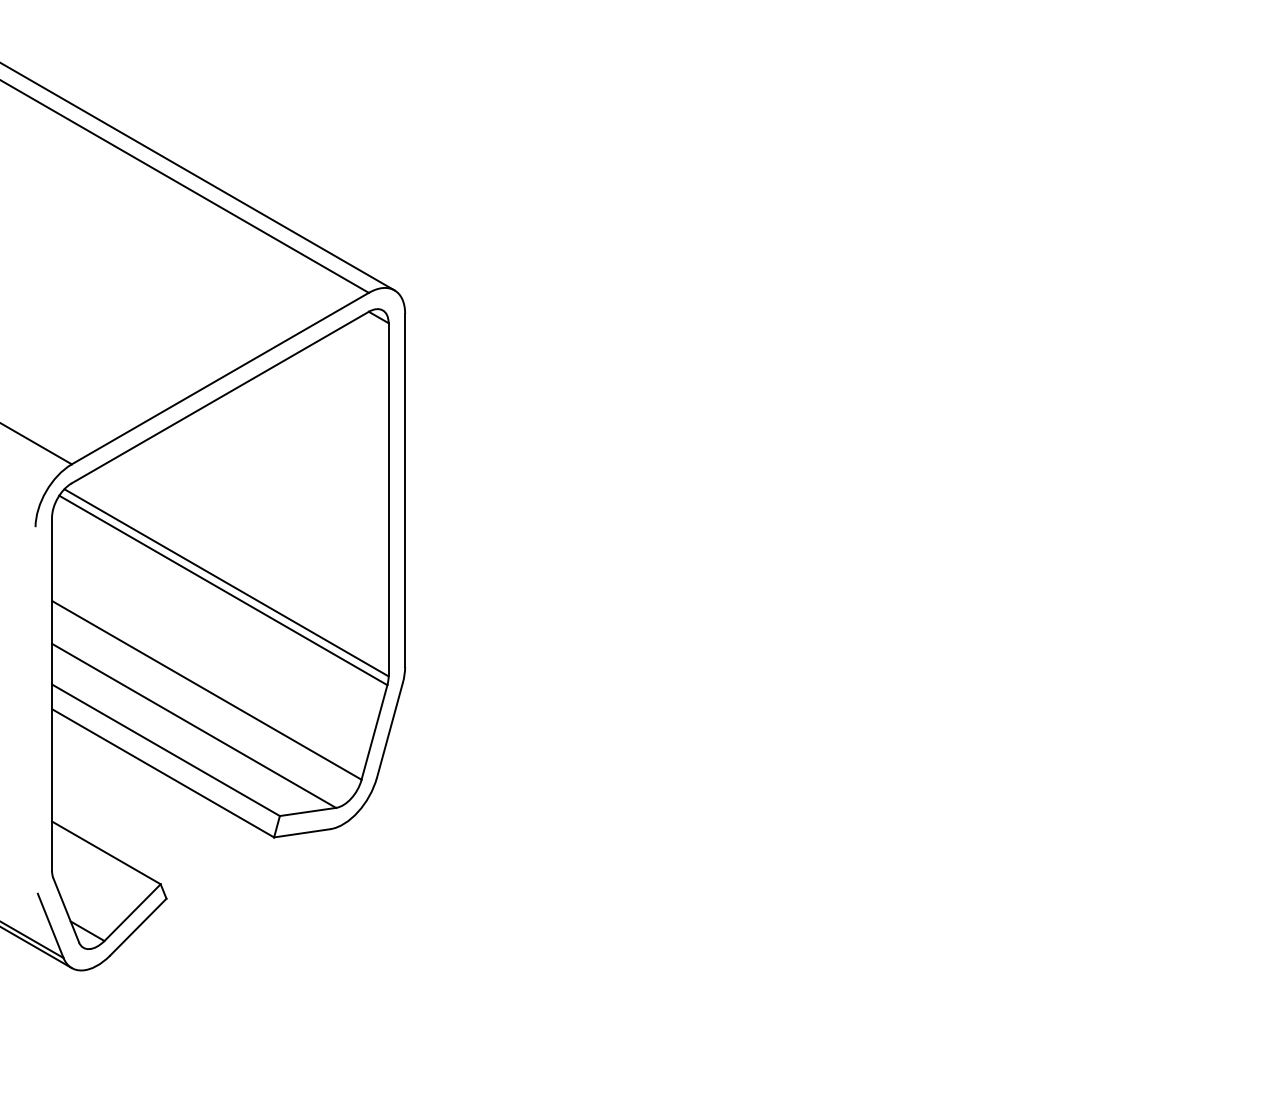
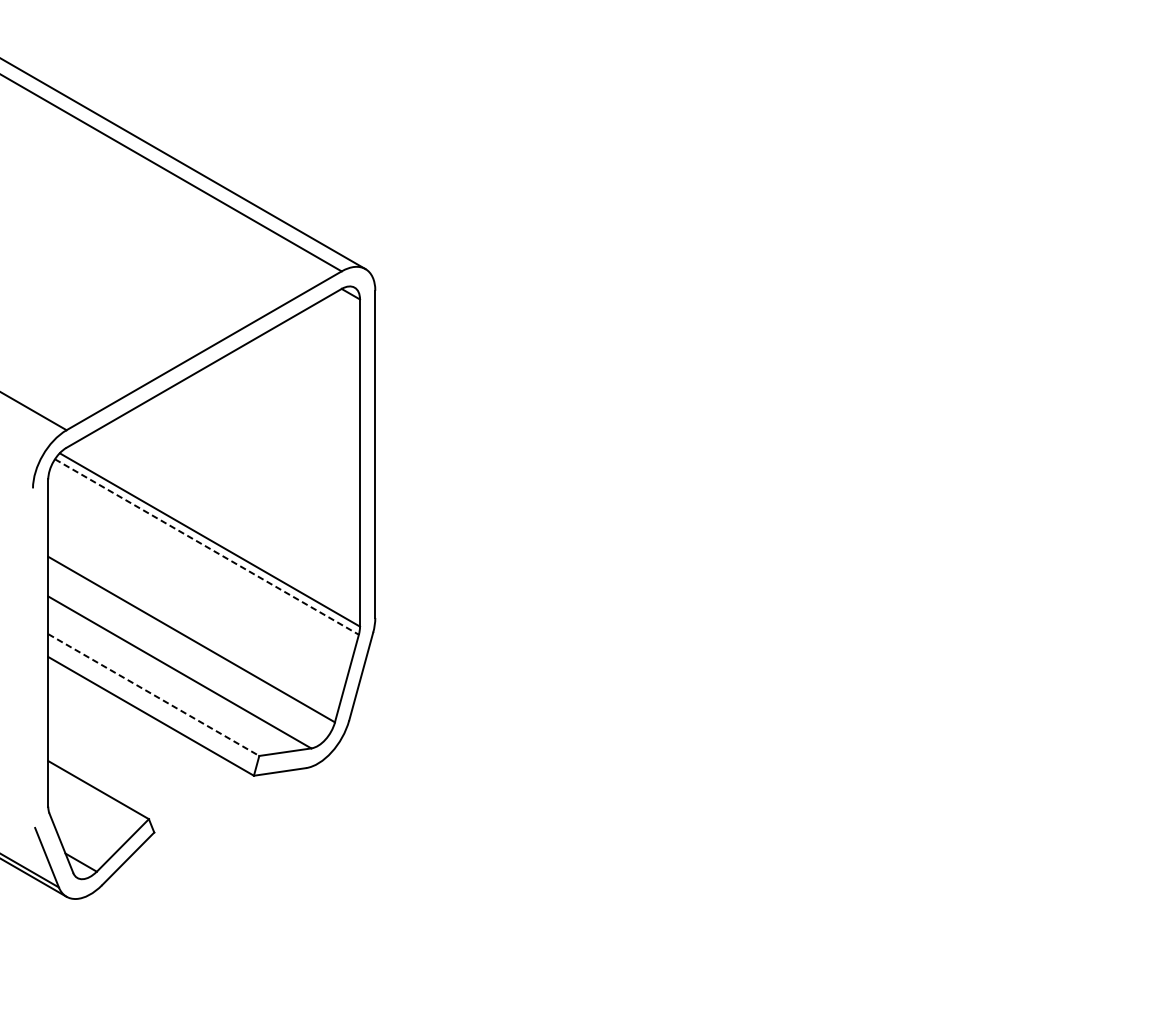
line: (223, 590) -> (207, 547), solid -> dashed
line: (165, 750) -> (153, 695), solid -> dashed

